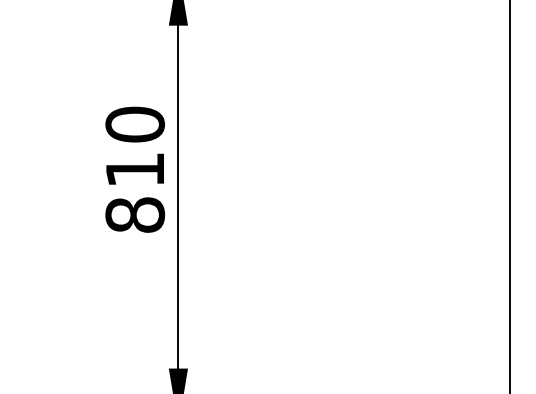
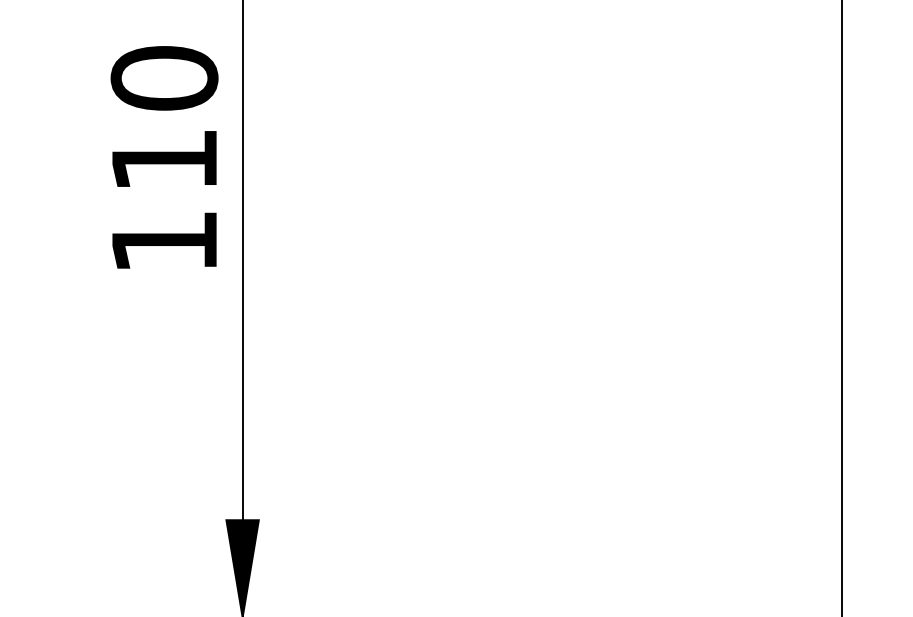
text: (135, 214) -> (165, 240), 810 -> 110

